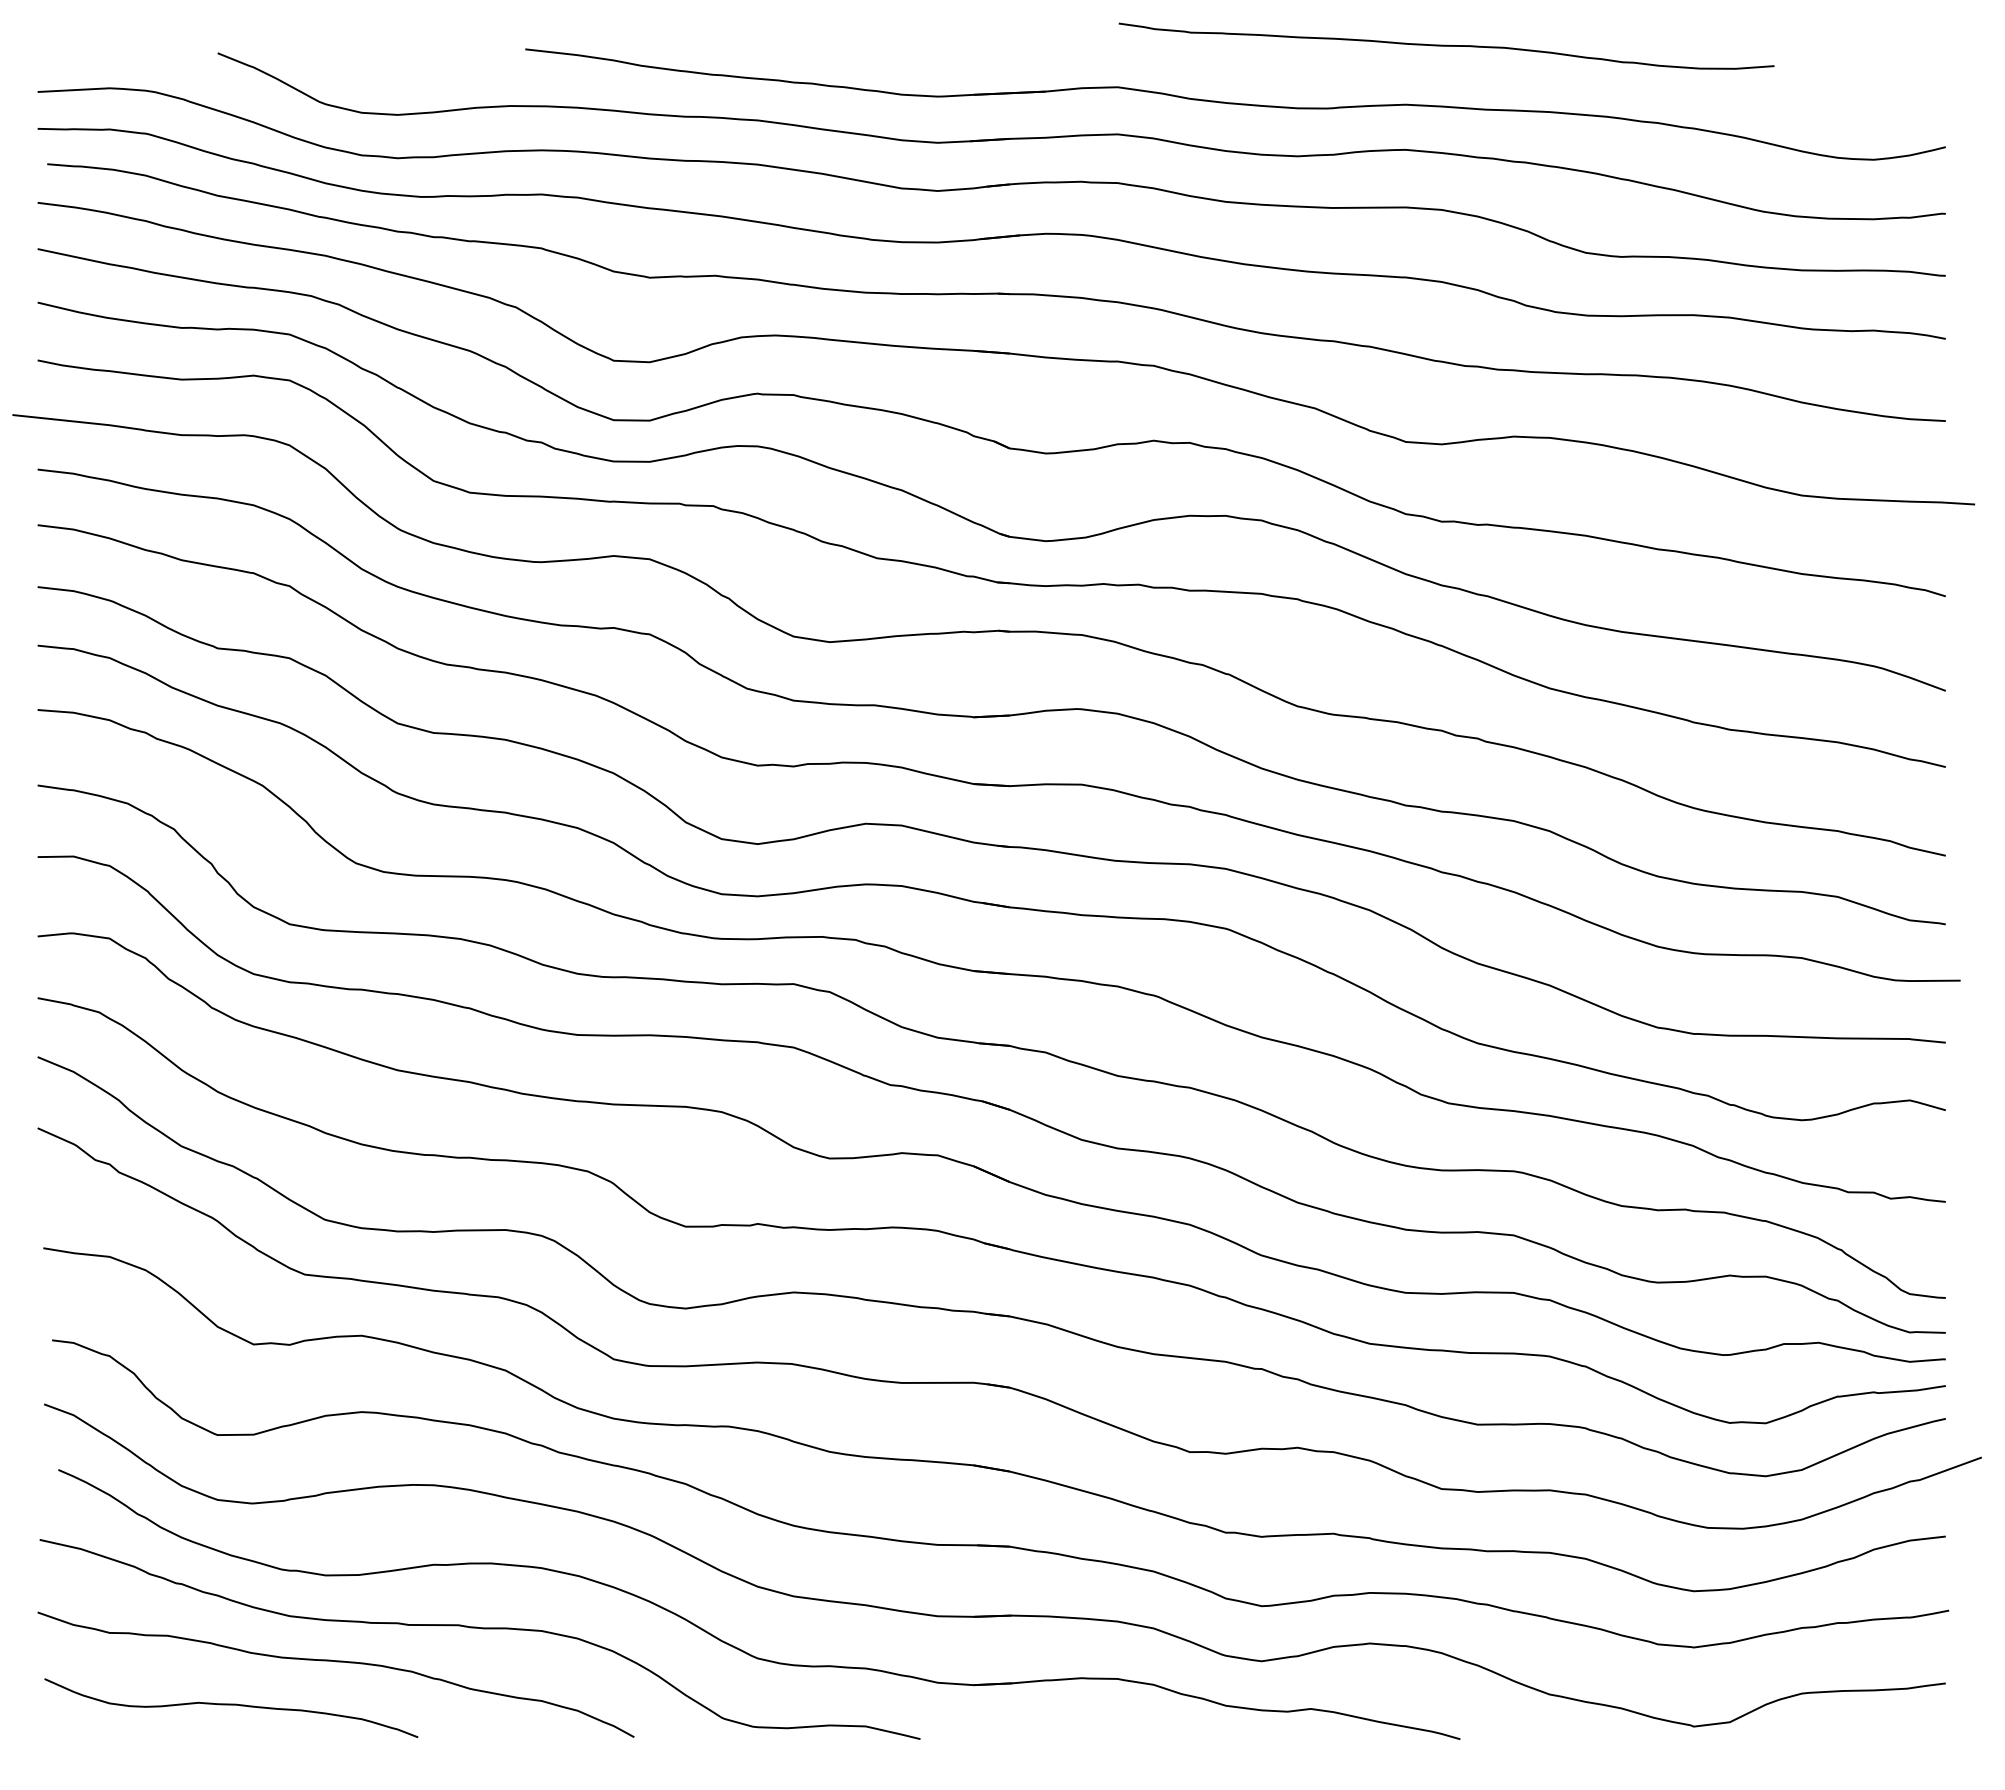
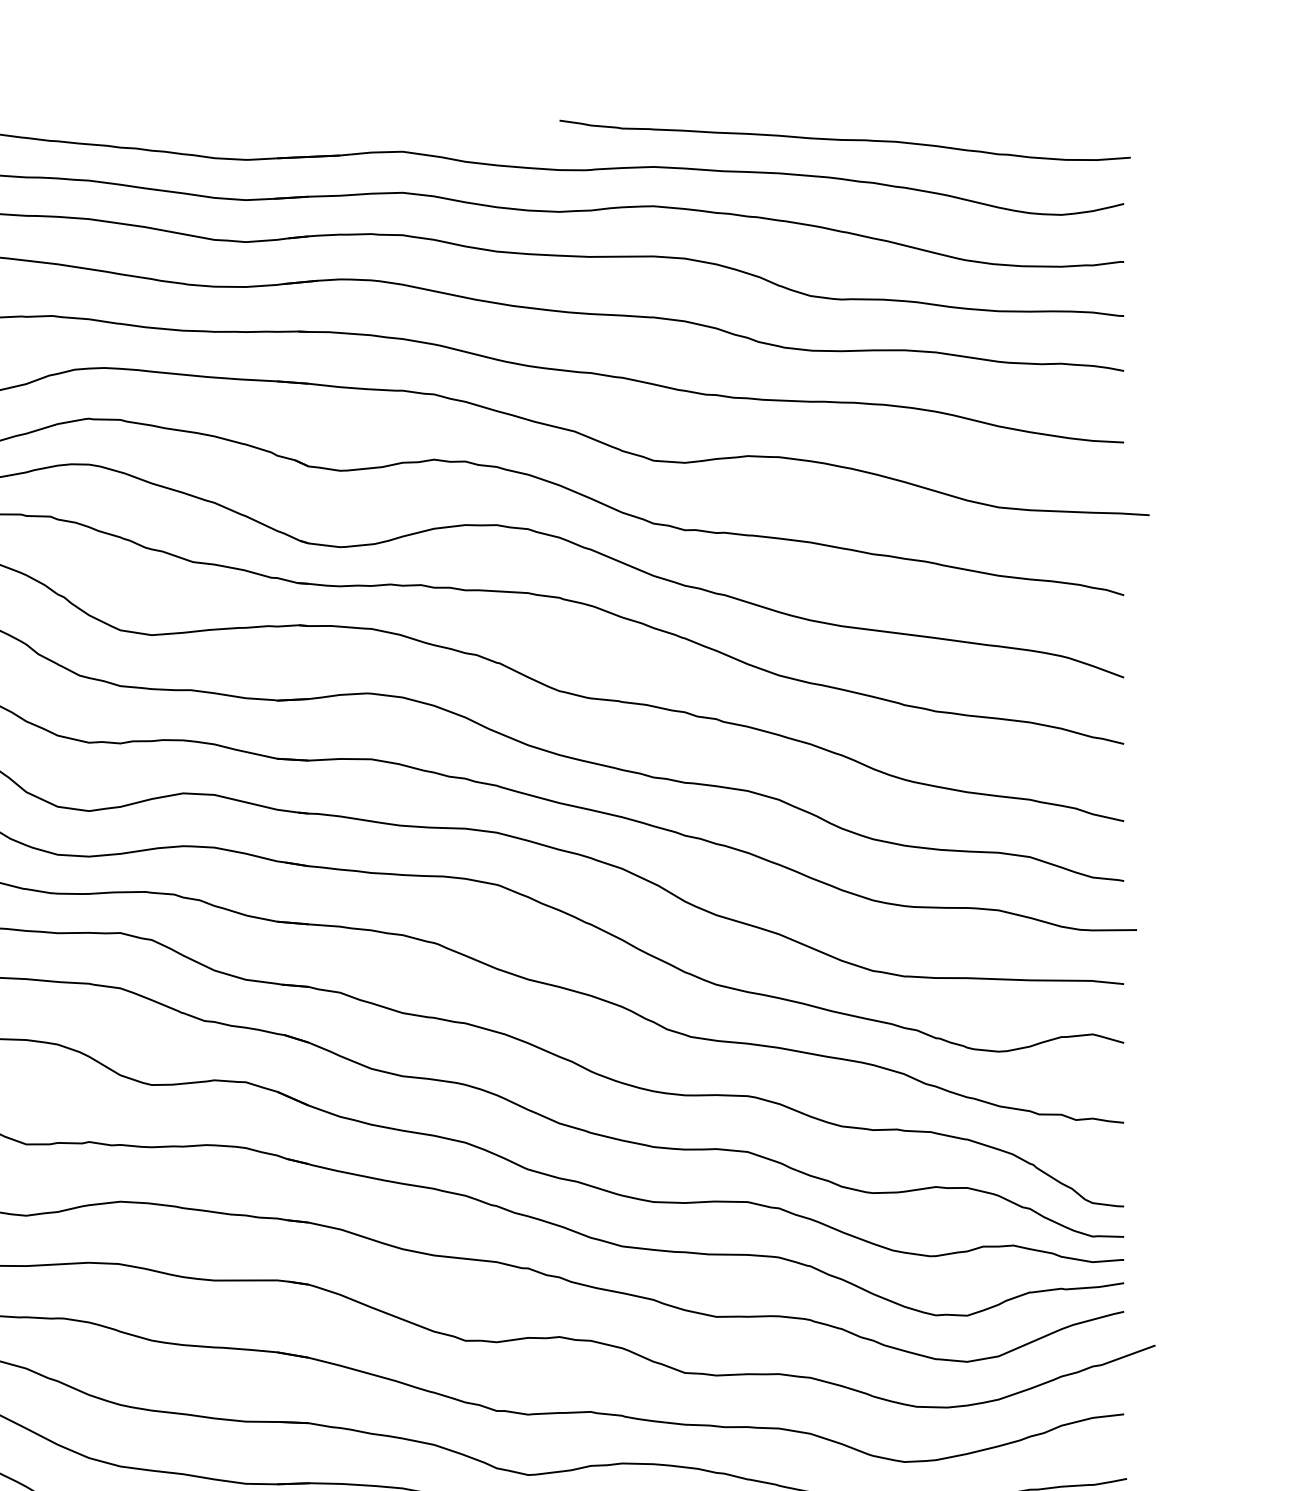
curve: (1446, 45) -> (845, 139), moved

